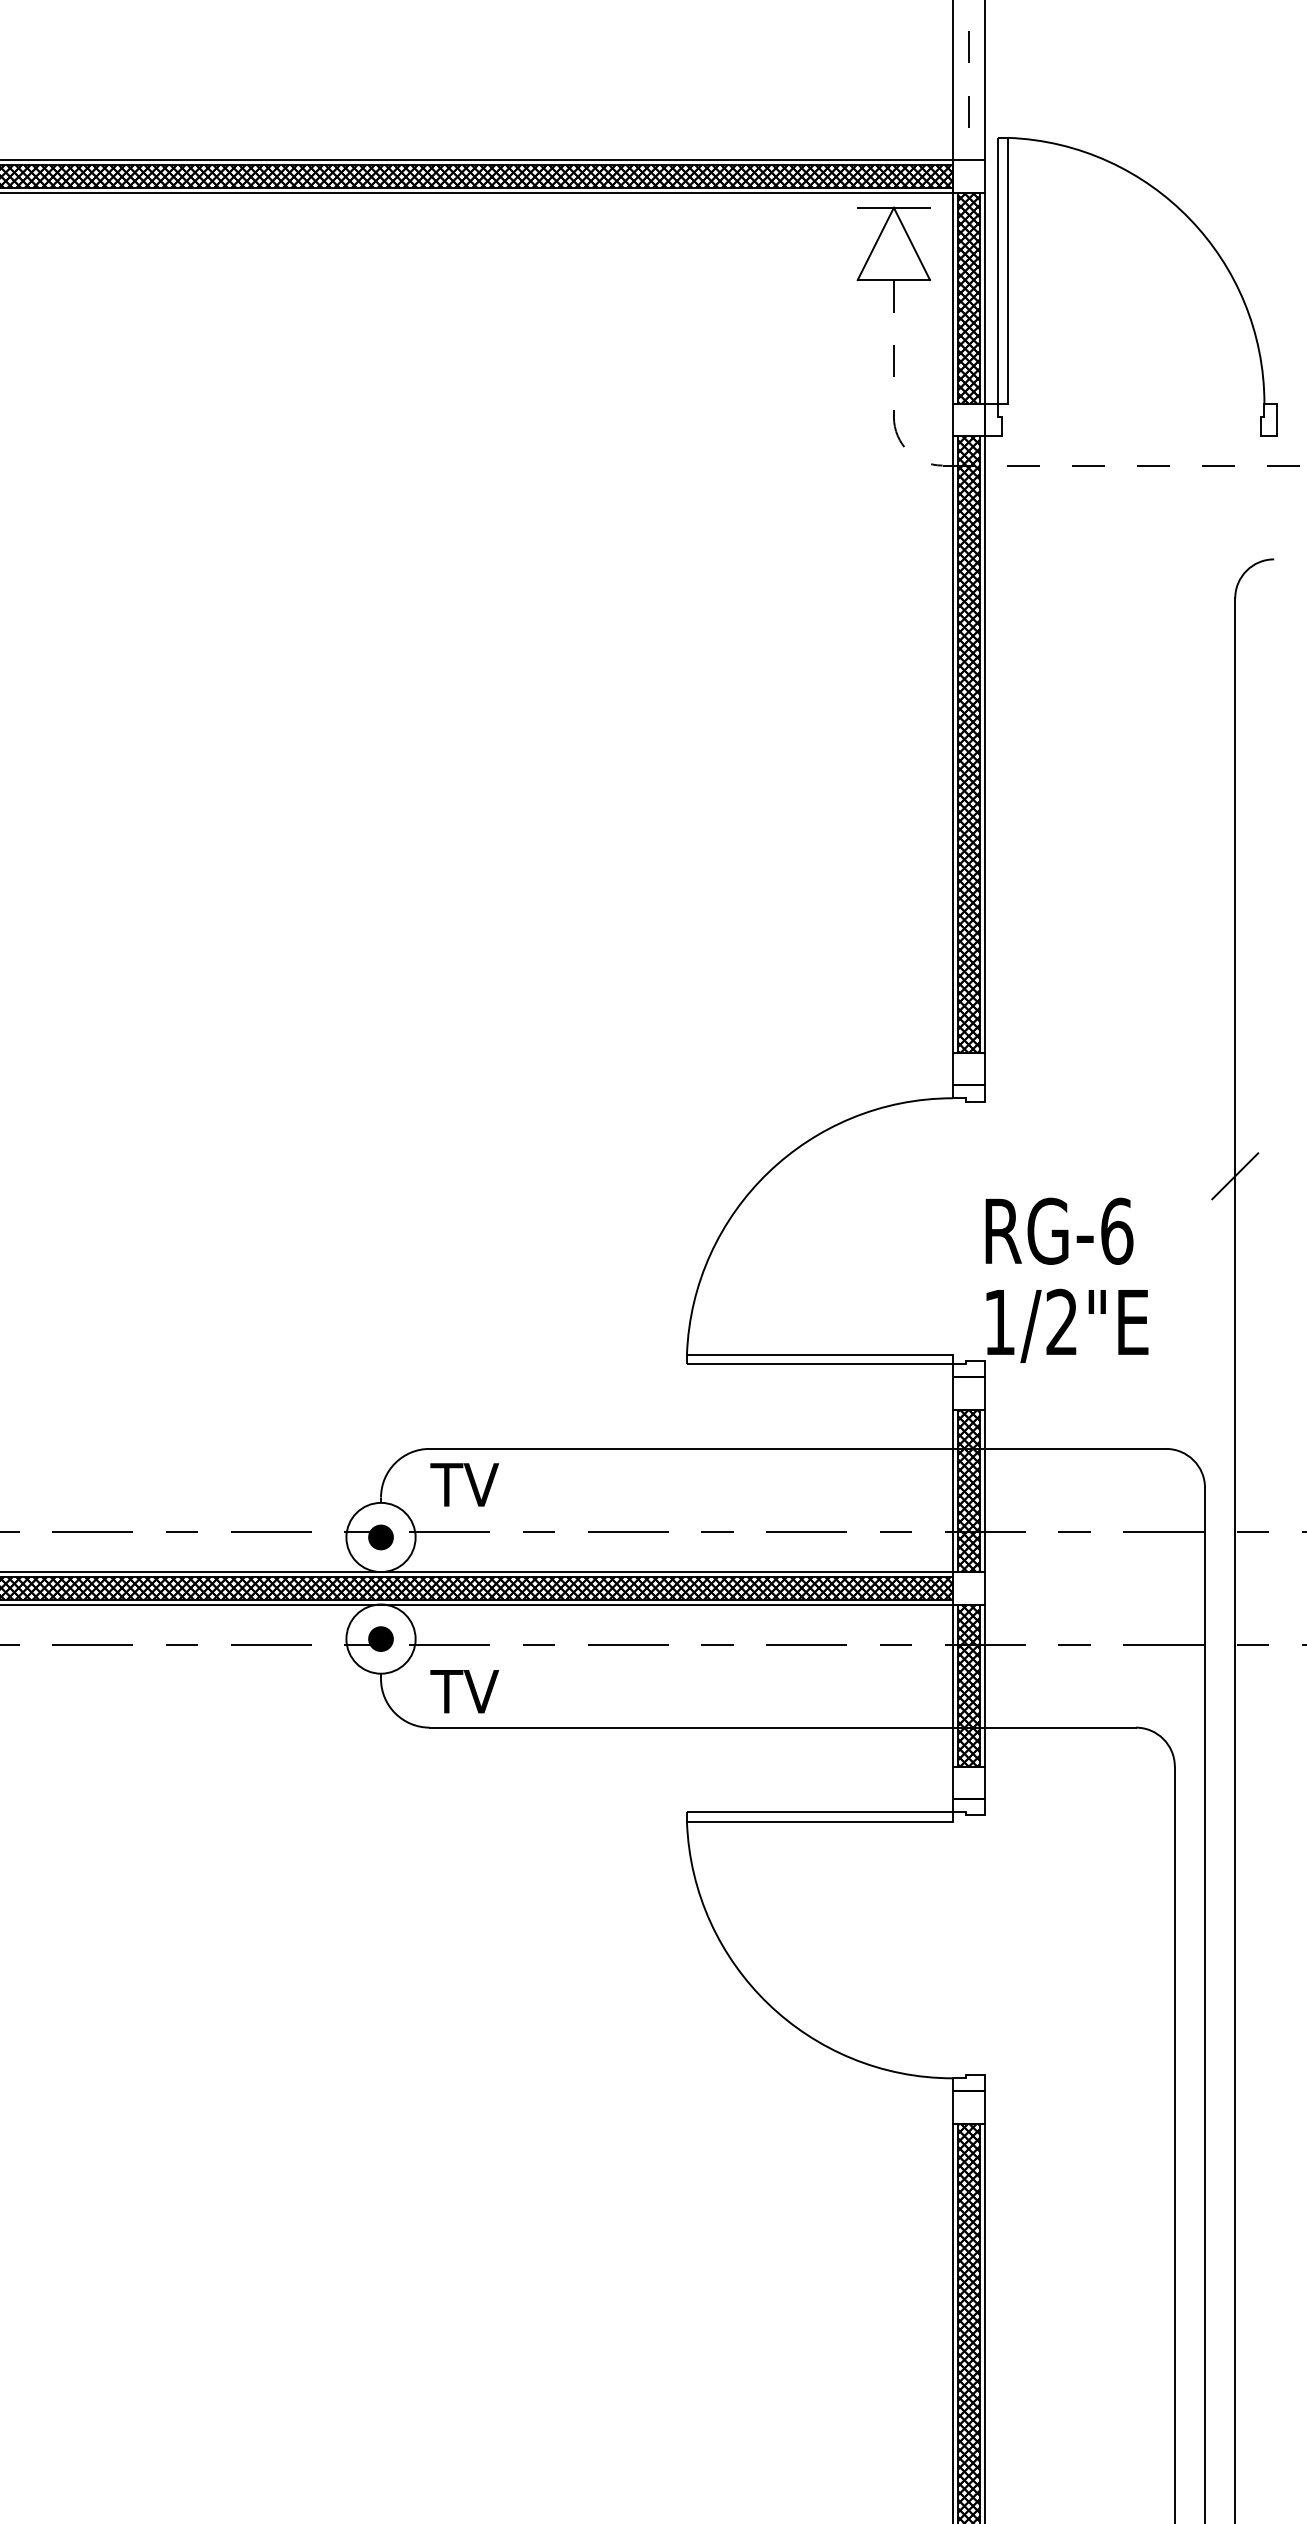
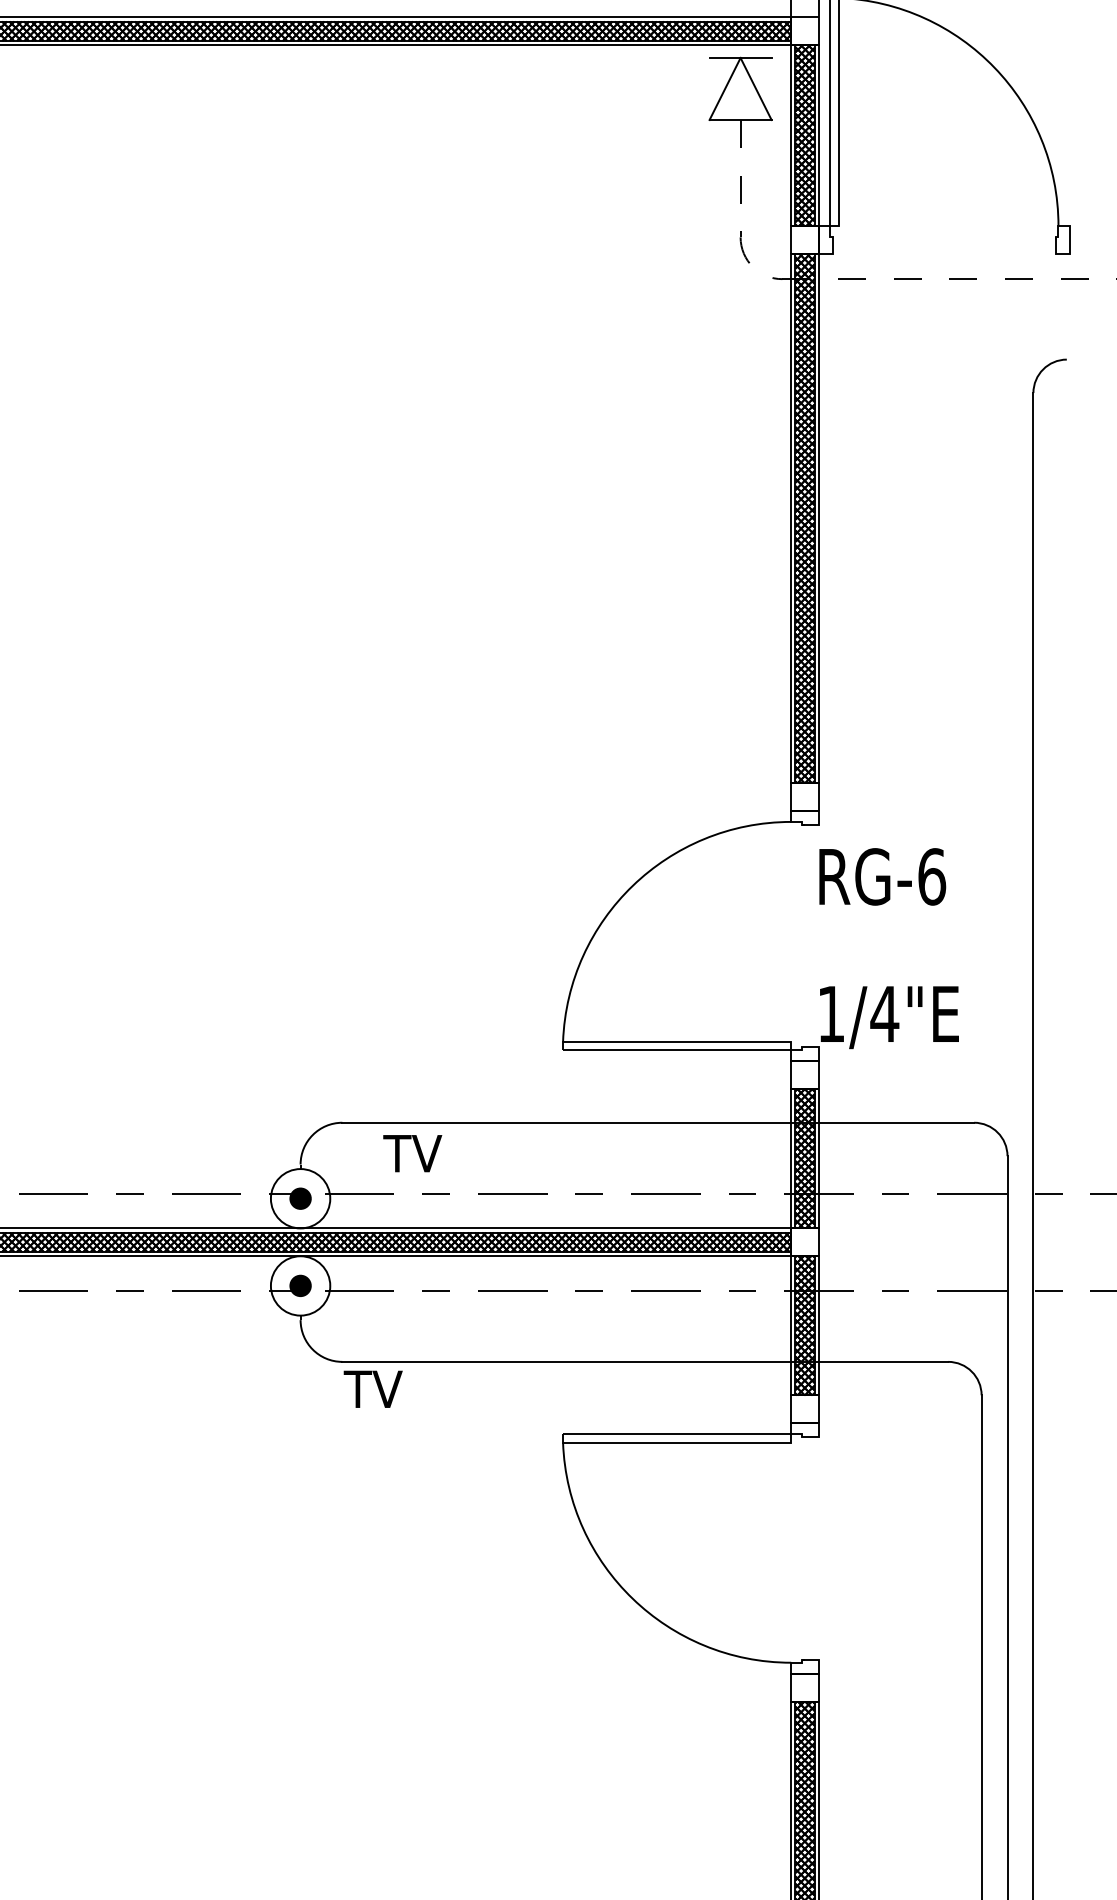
line: (1235, 1176) -> (1033, 889), removed
text: (1059, 1230) -> (882, 876), moved
text: (1061, 1321) -> (884, 1013), 1/2"E -> 1/4"E
text: (464, 1484) -> (412, 1153), moved
text: (464, 1691) -> (373, 1389), moved

